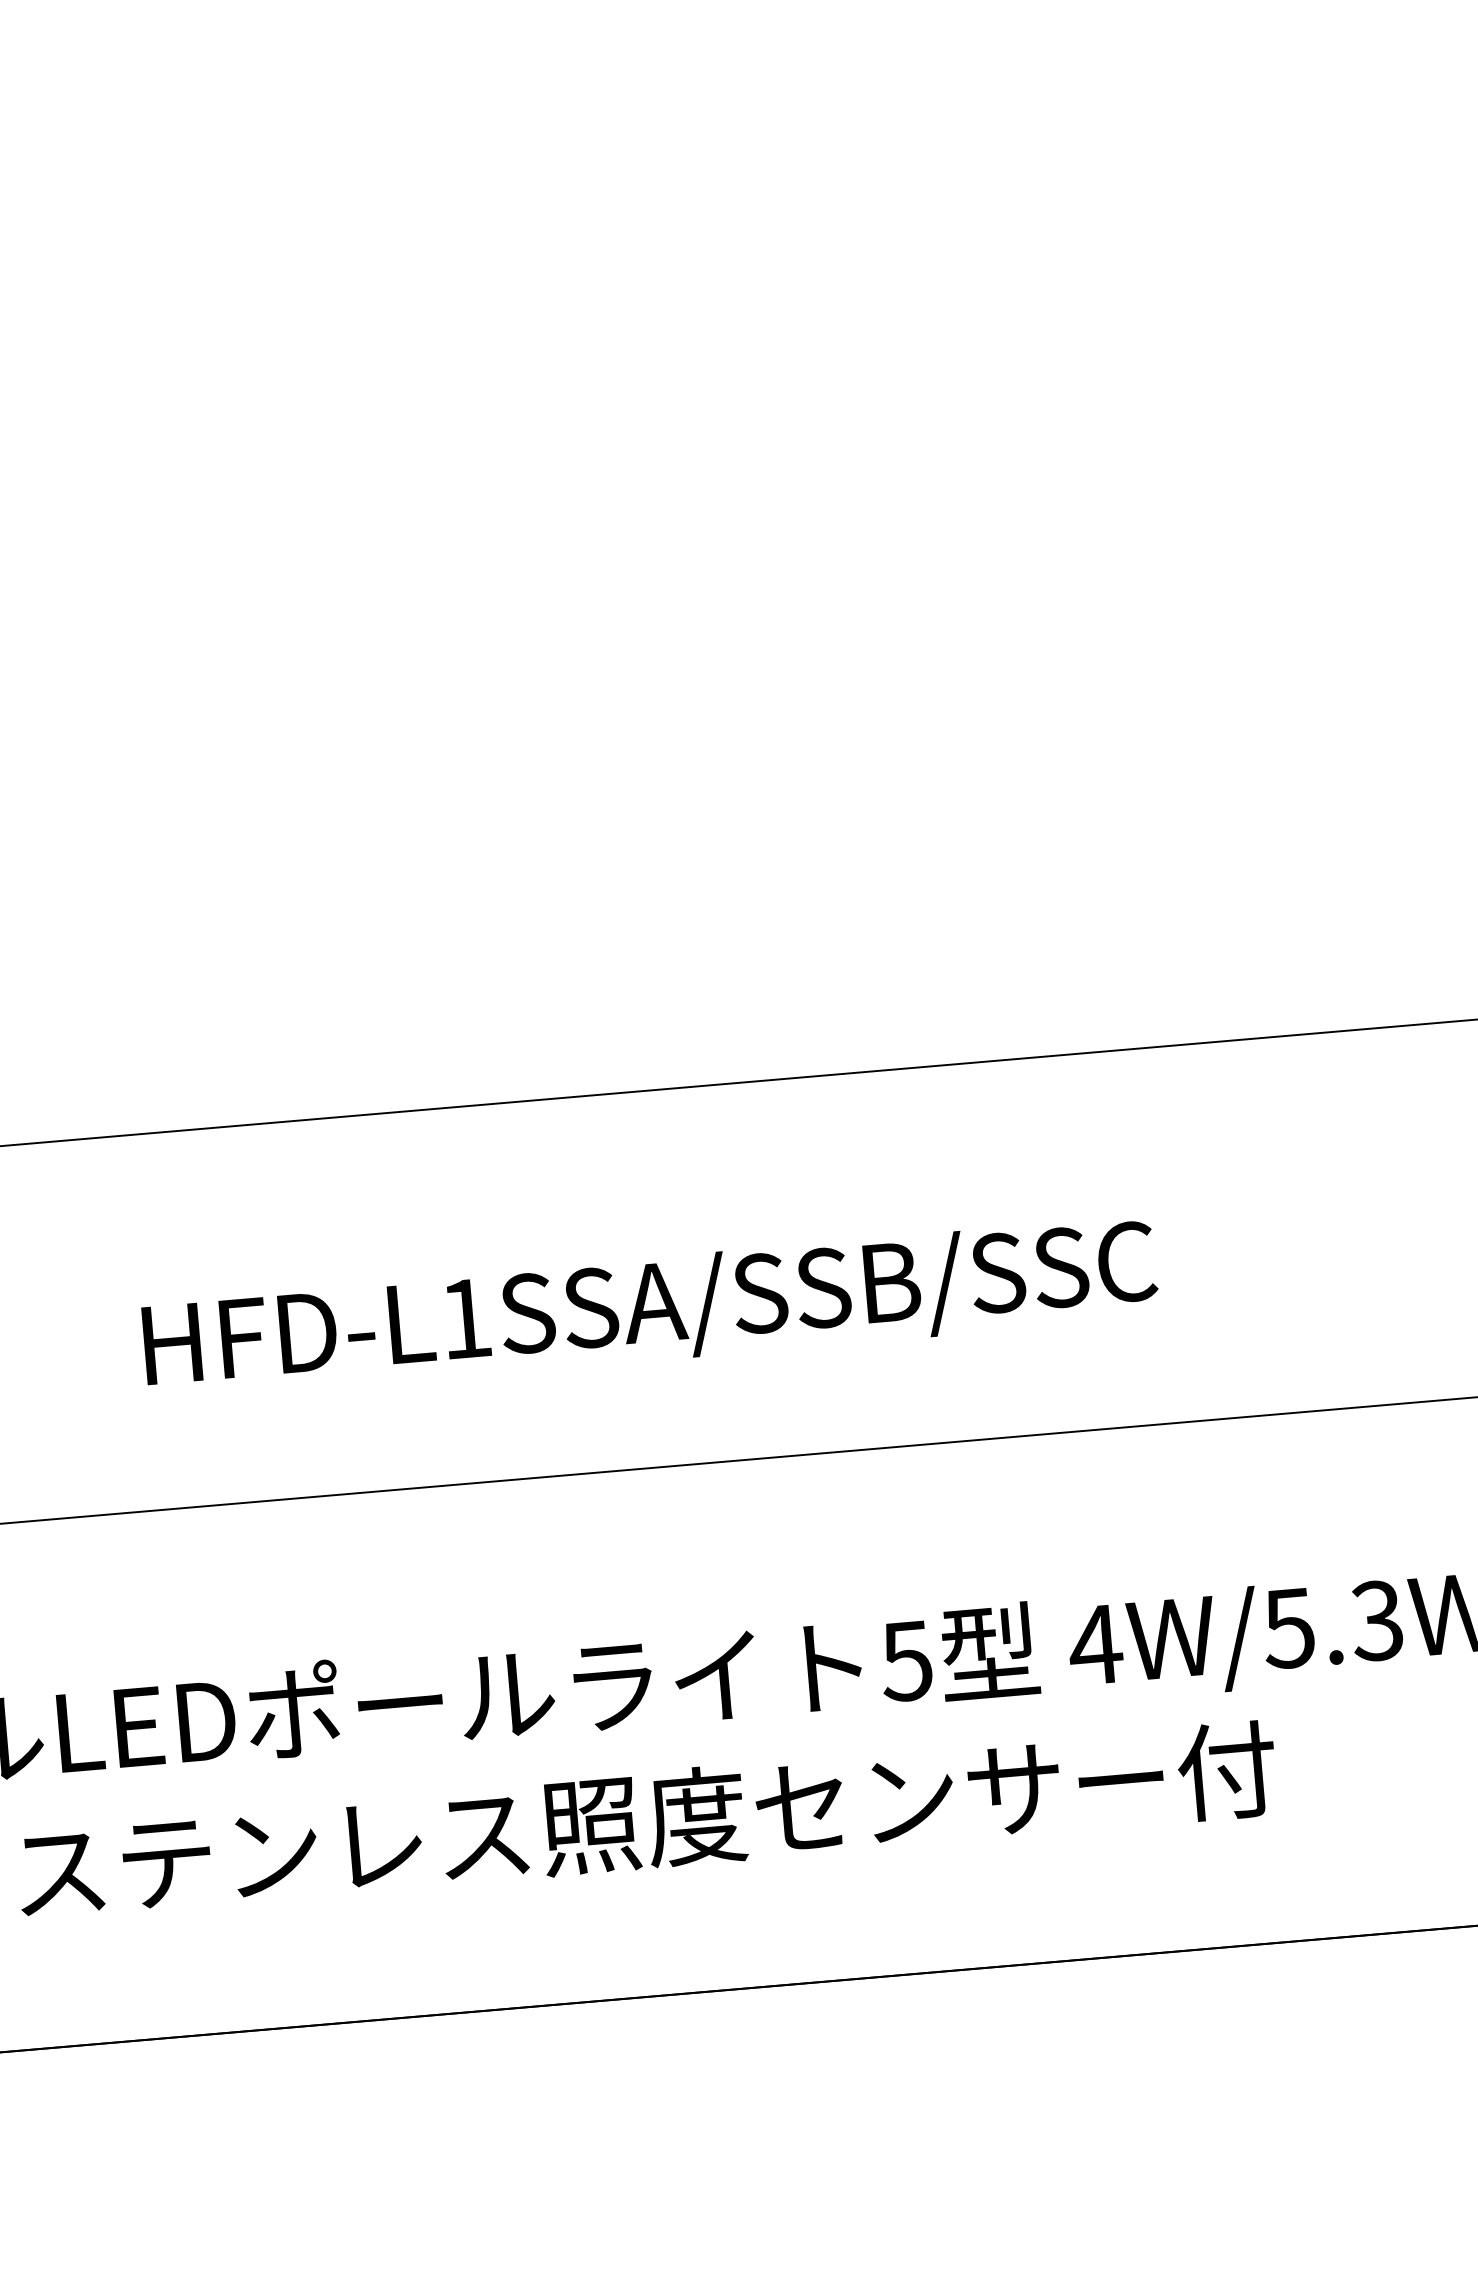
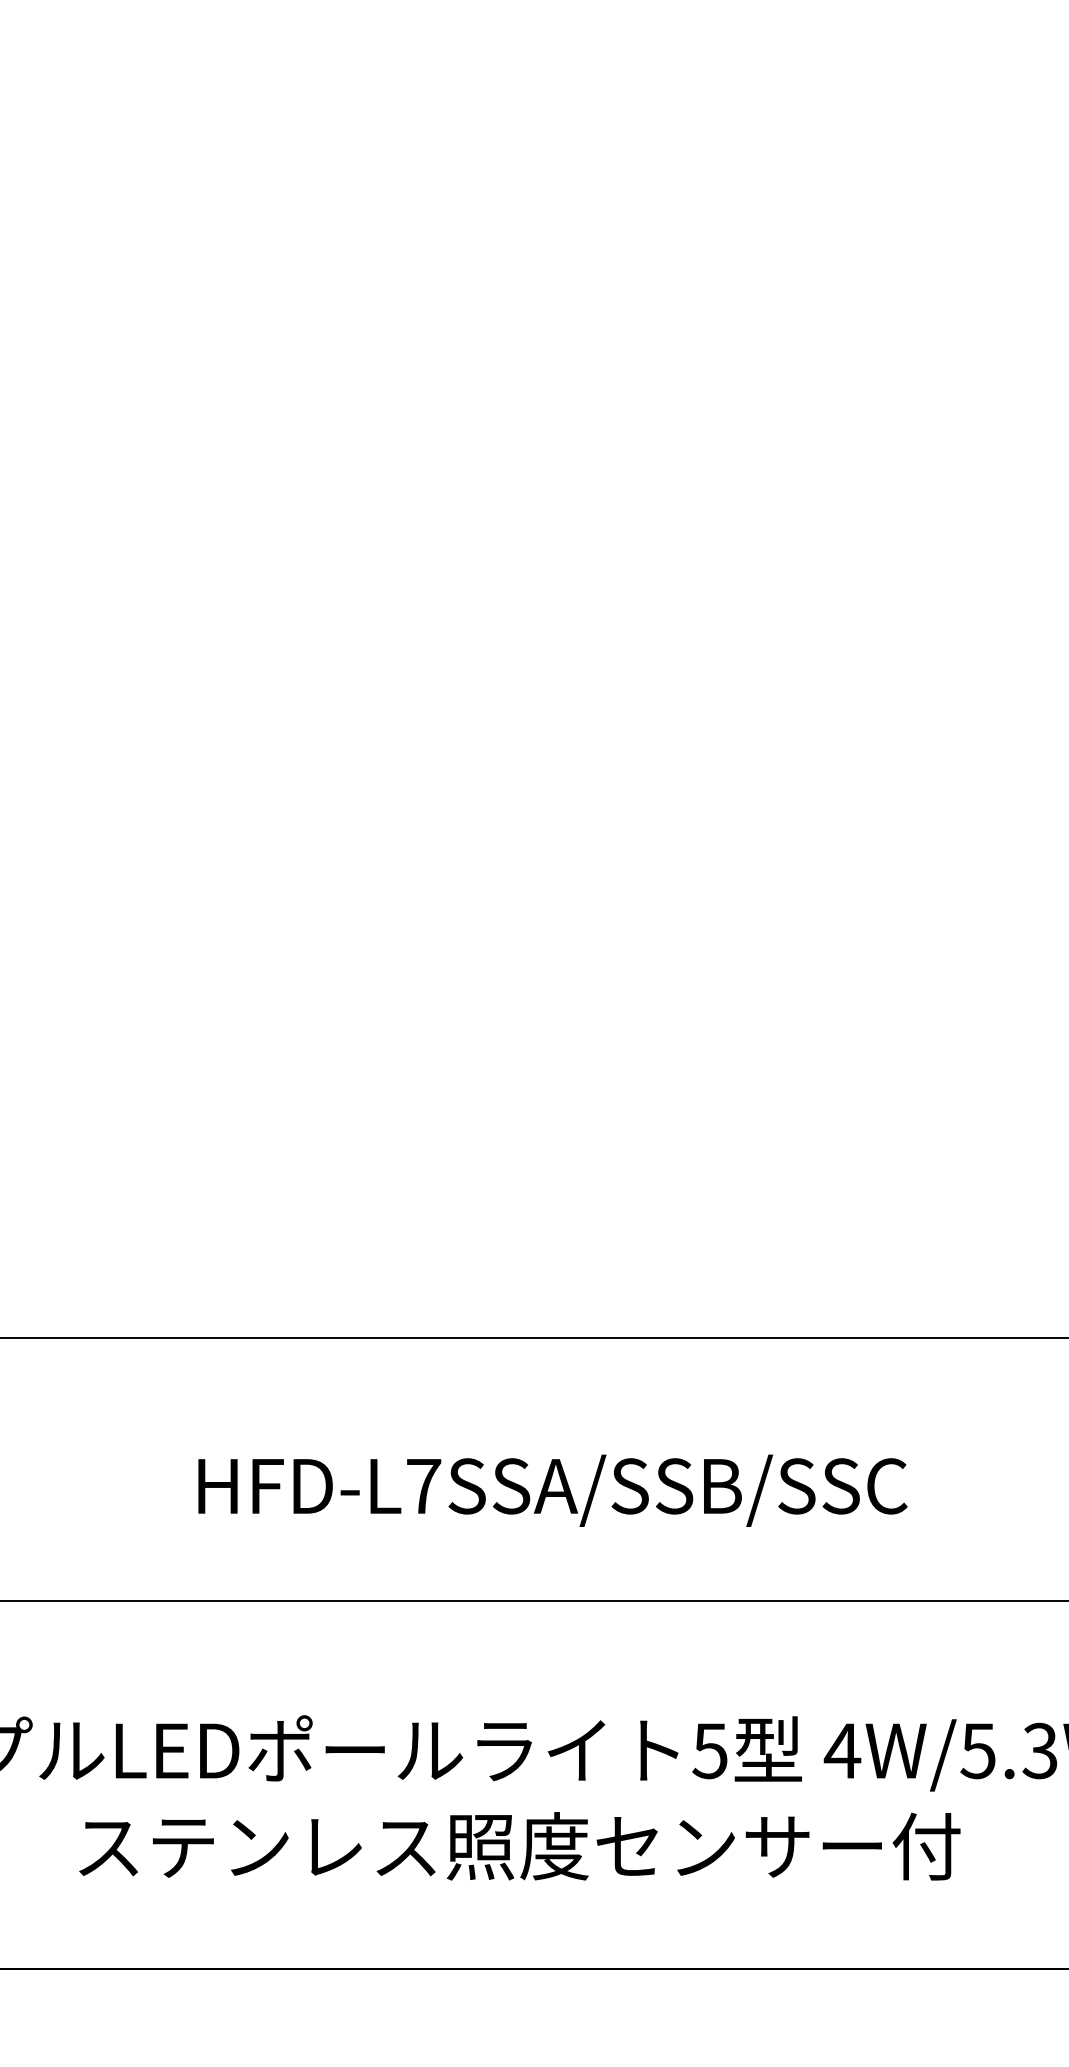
text: (466, 1318) -> (424, 1486), HFD-L1SSA/SSB/SSC -> HFD-L7SSA/SSB/SSC

